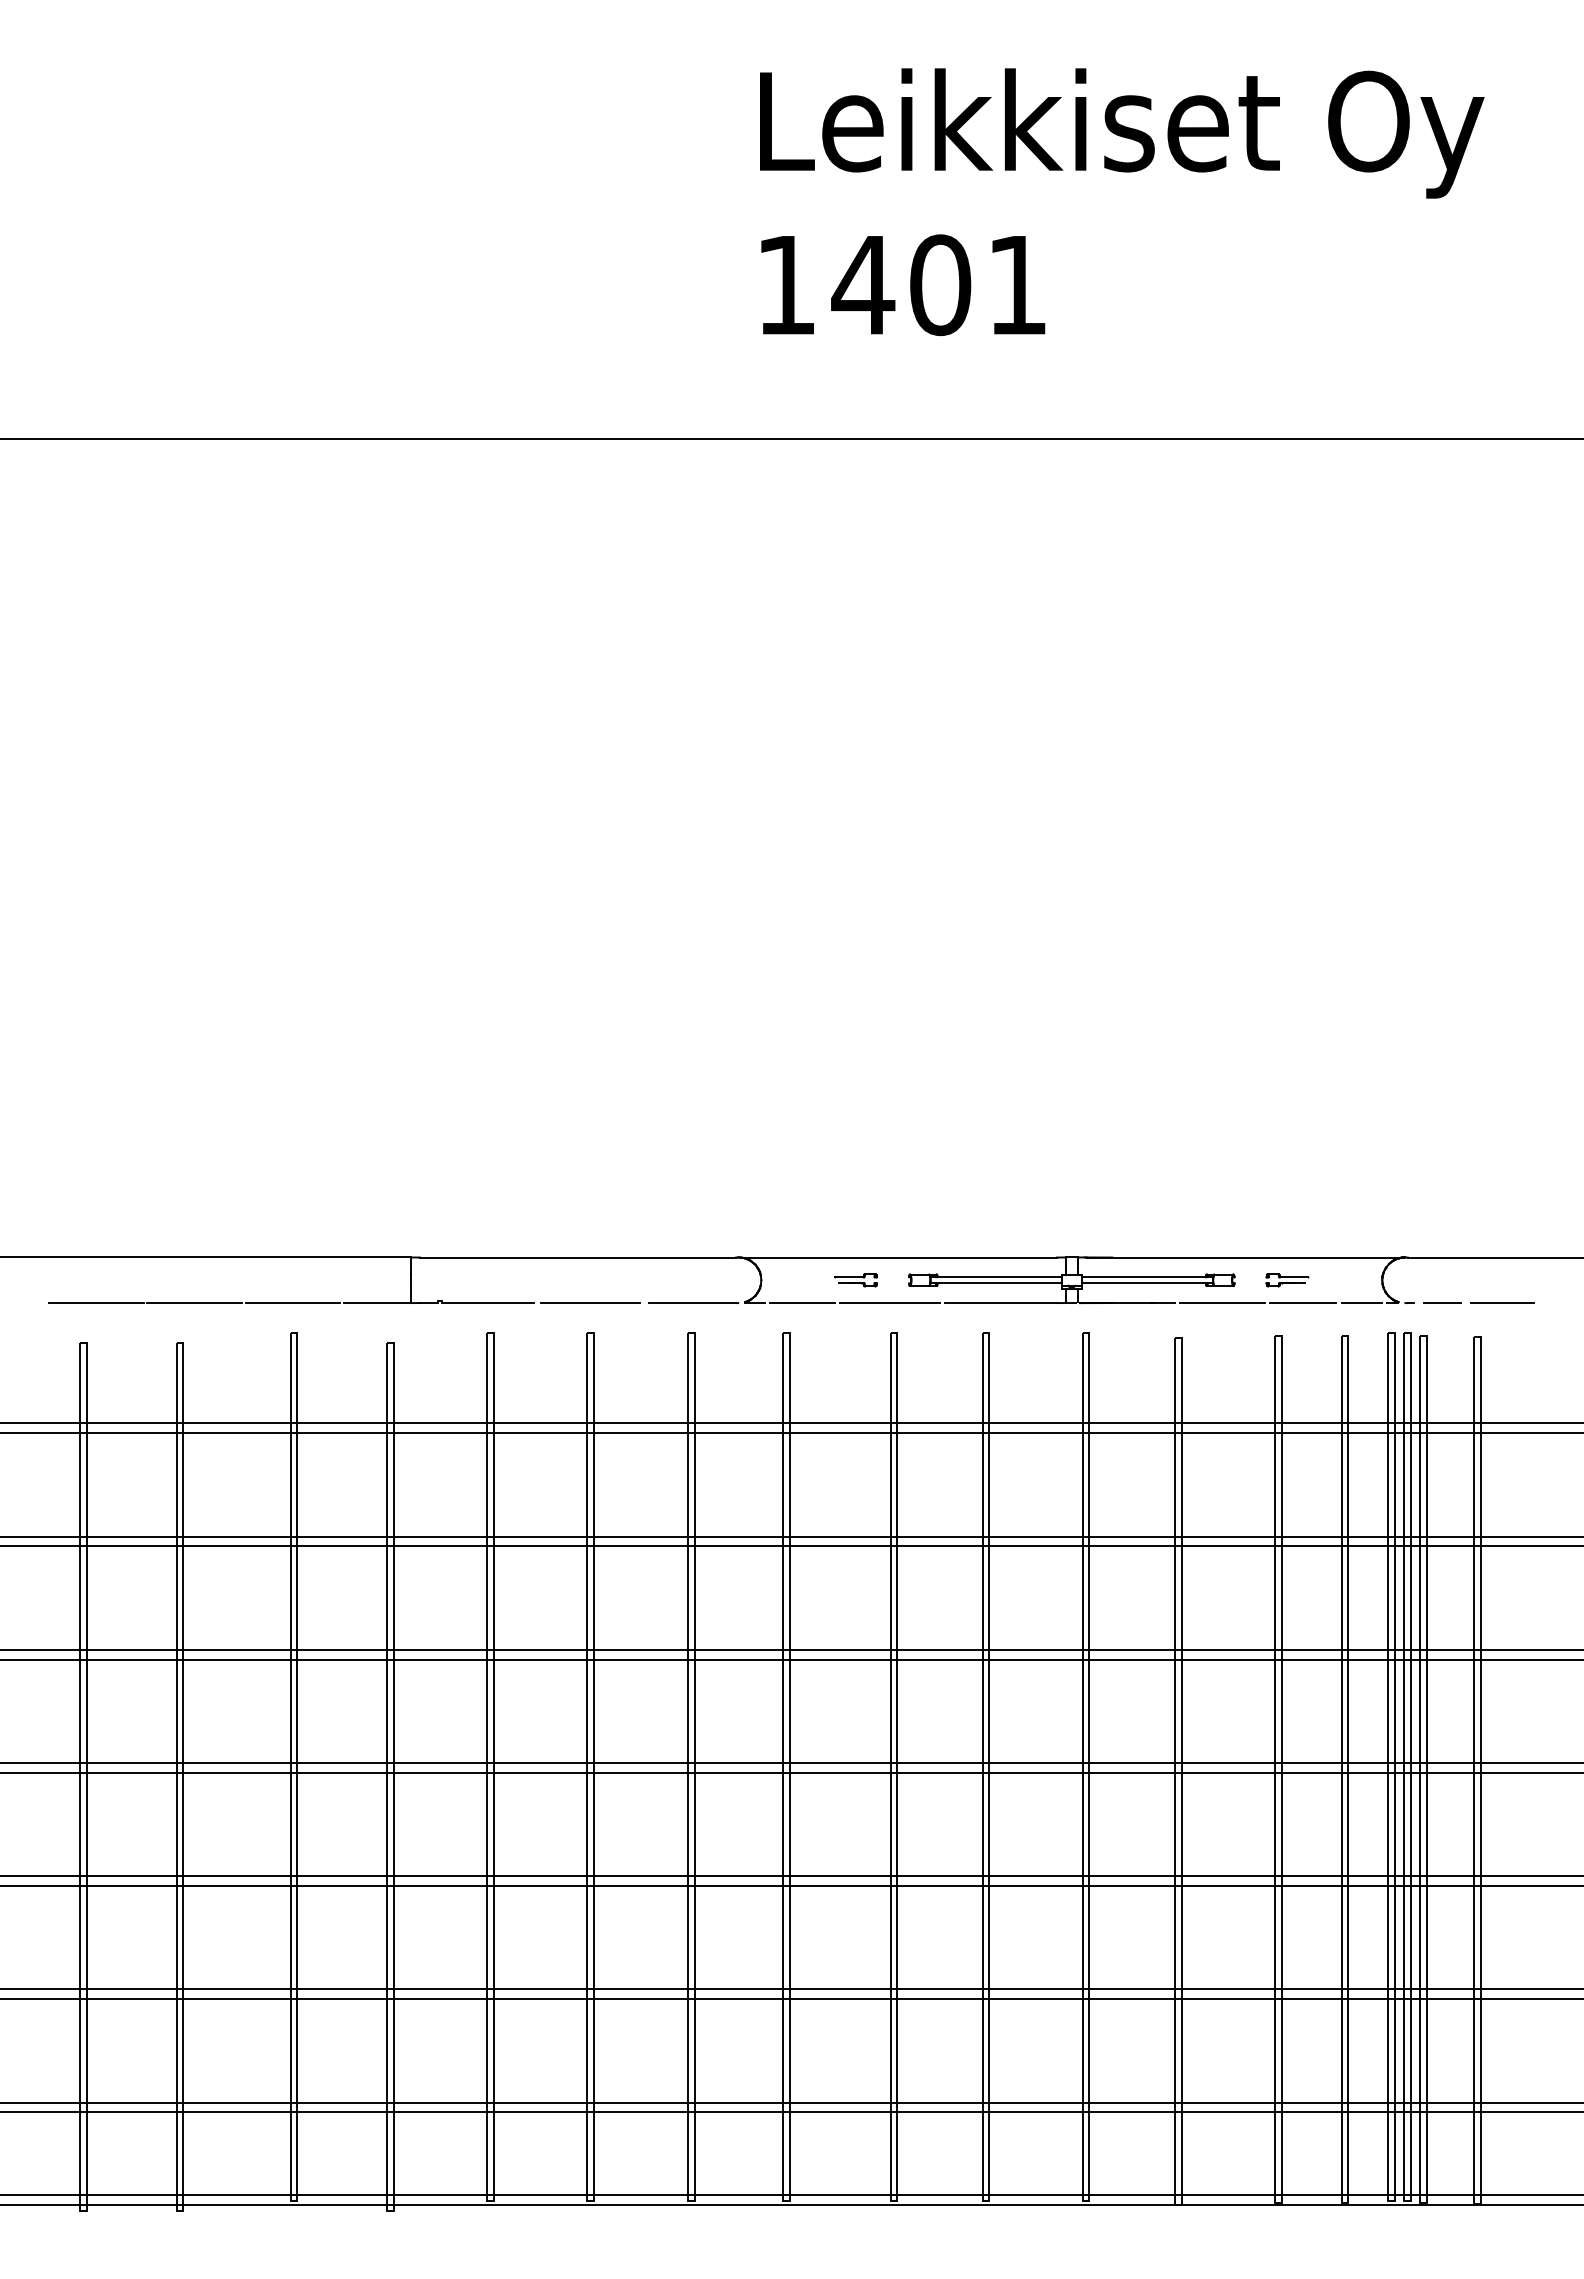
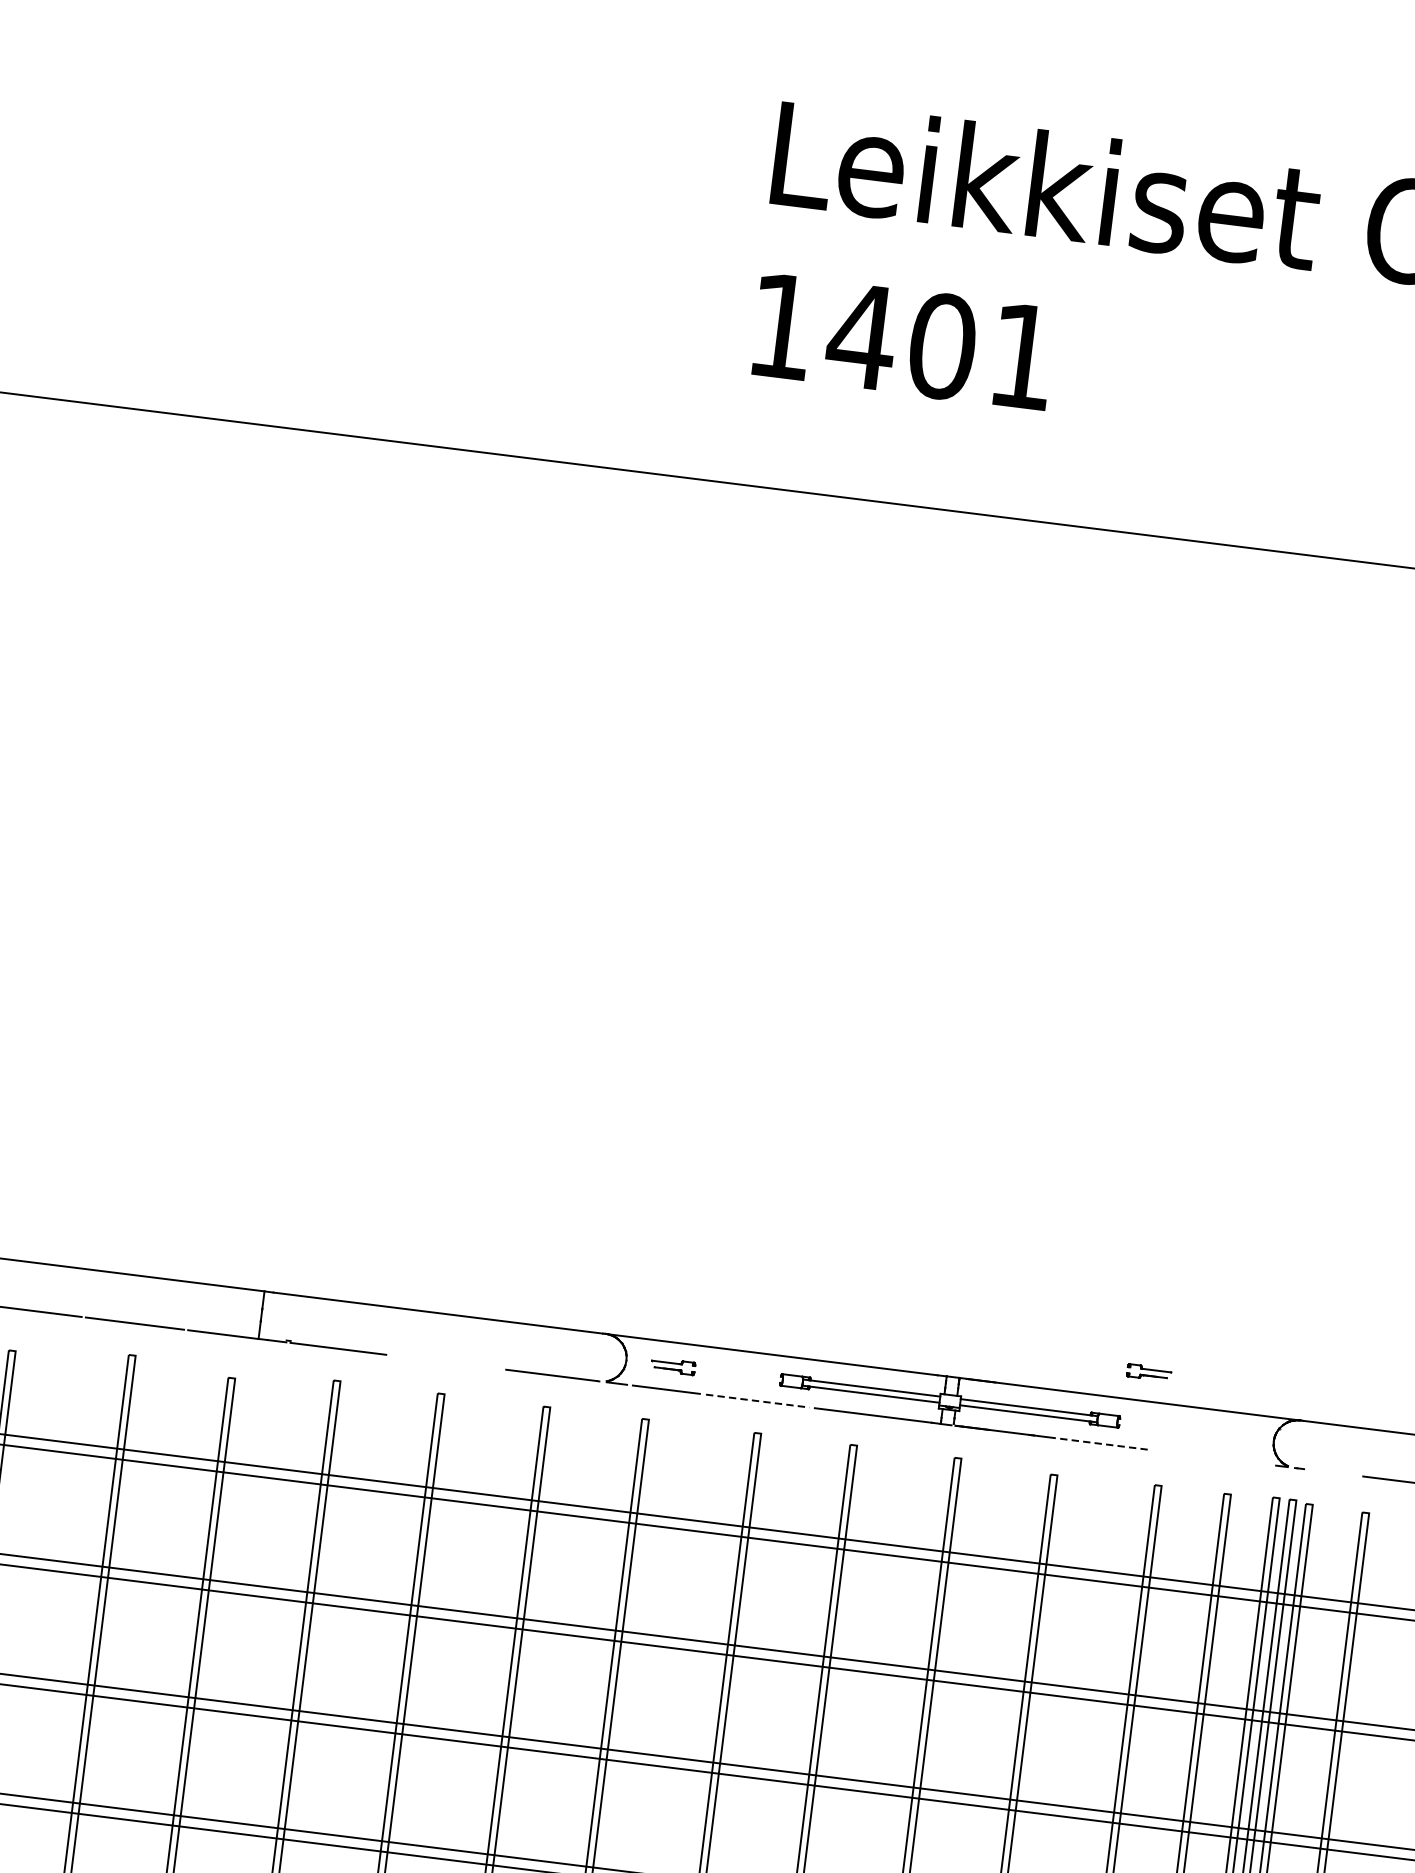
part: (855, 1280) -> (672, 1366), moved
part: (1287, 1280) -> (1149, 1373), moved
line: (589, 1303) -> (444, 1362), removed
line: (890, 1303) -> (758, 1401), solid -> dashed
line: (1222, 1303) -> (1104, 1444), solid -> dashed
line: (1303, 1303) -> (1188, 1455), removed
line: (1361, 1303) -> (1249, 1462), removed
line: (1442, 1303) -> (1333, 1473), removed

